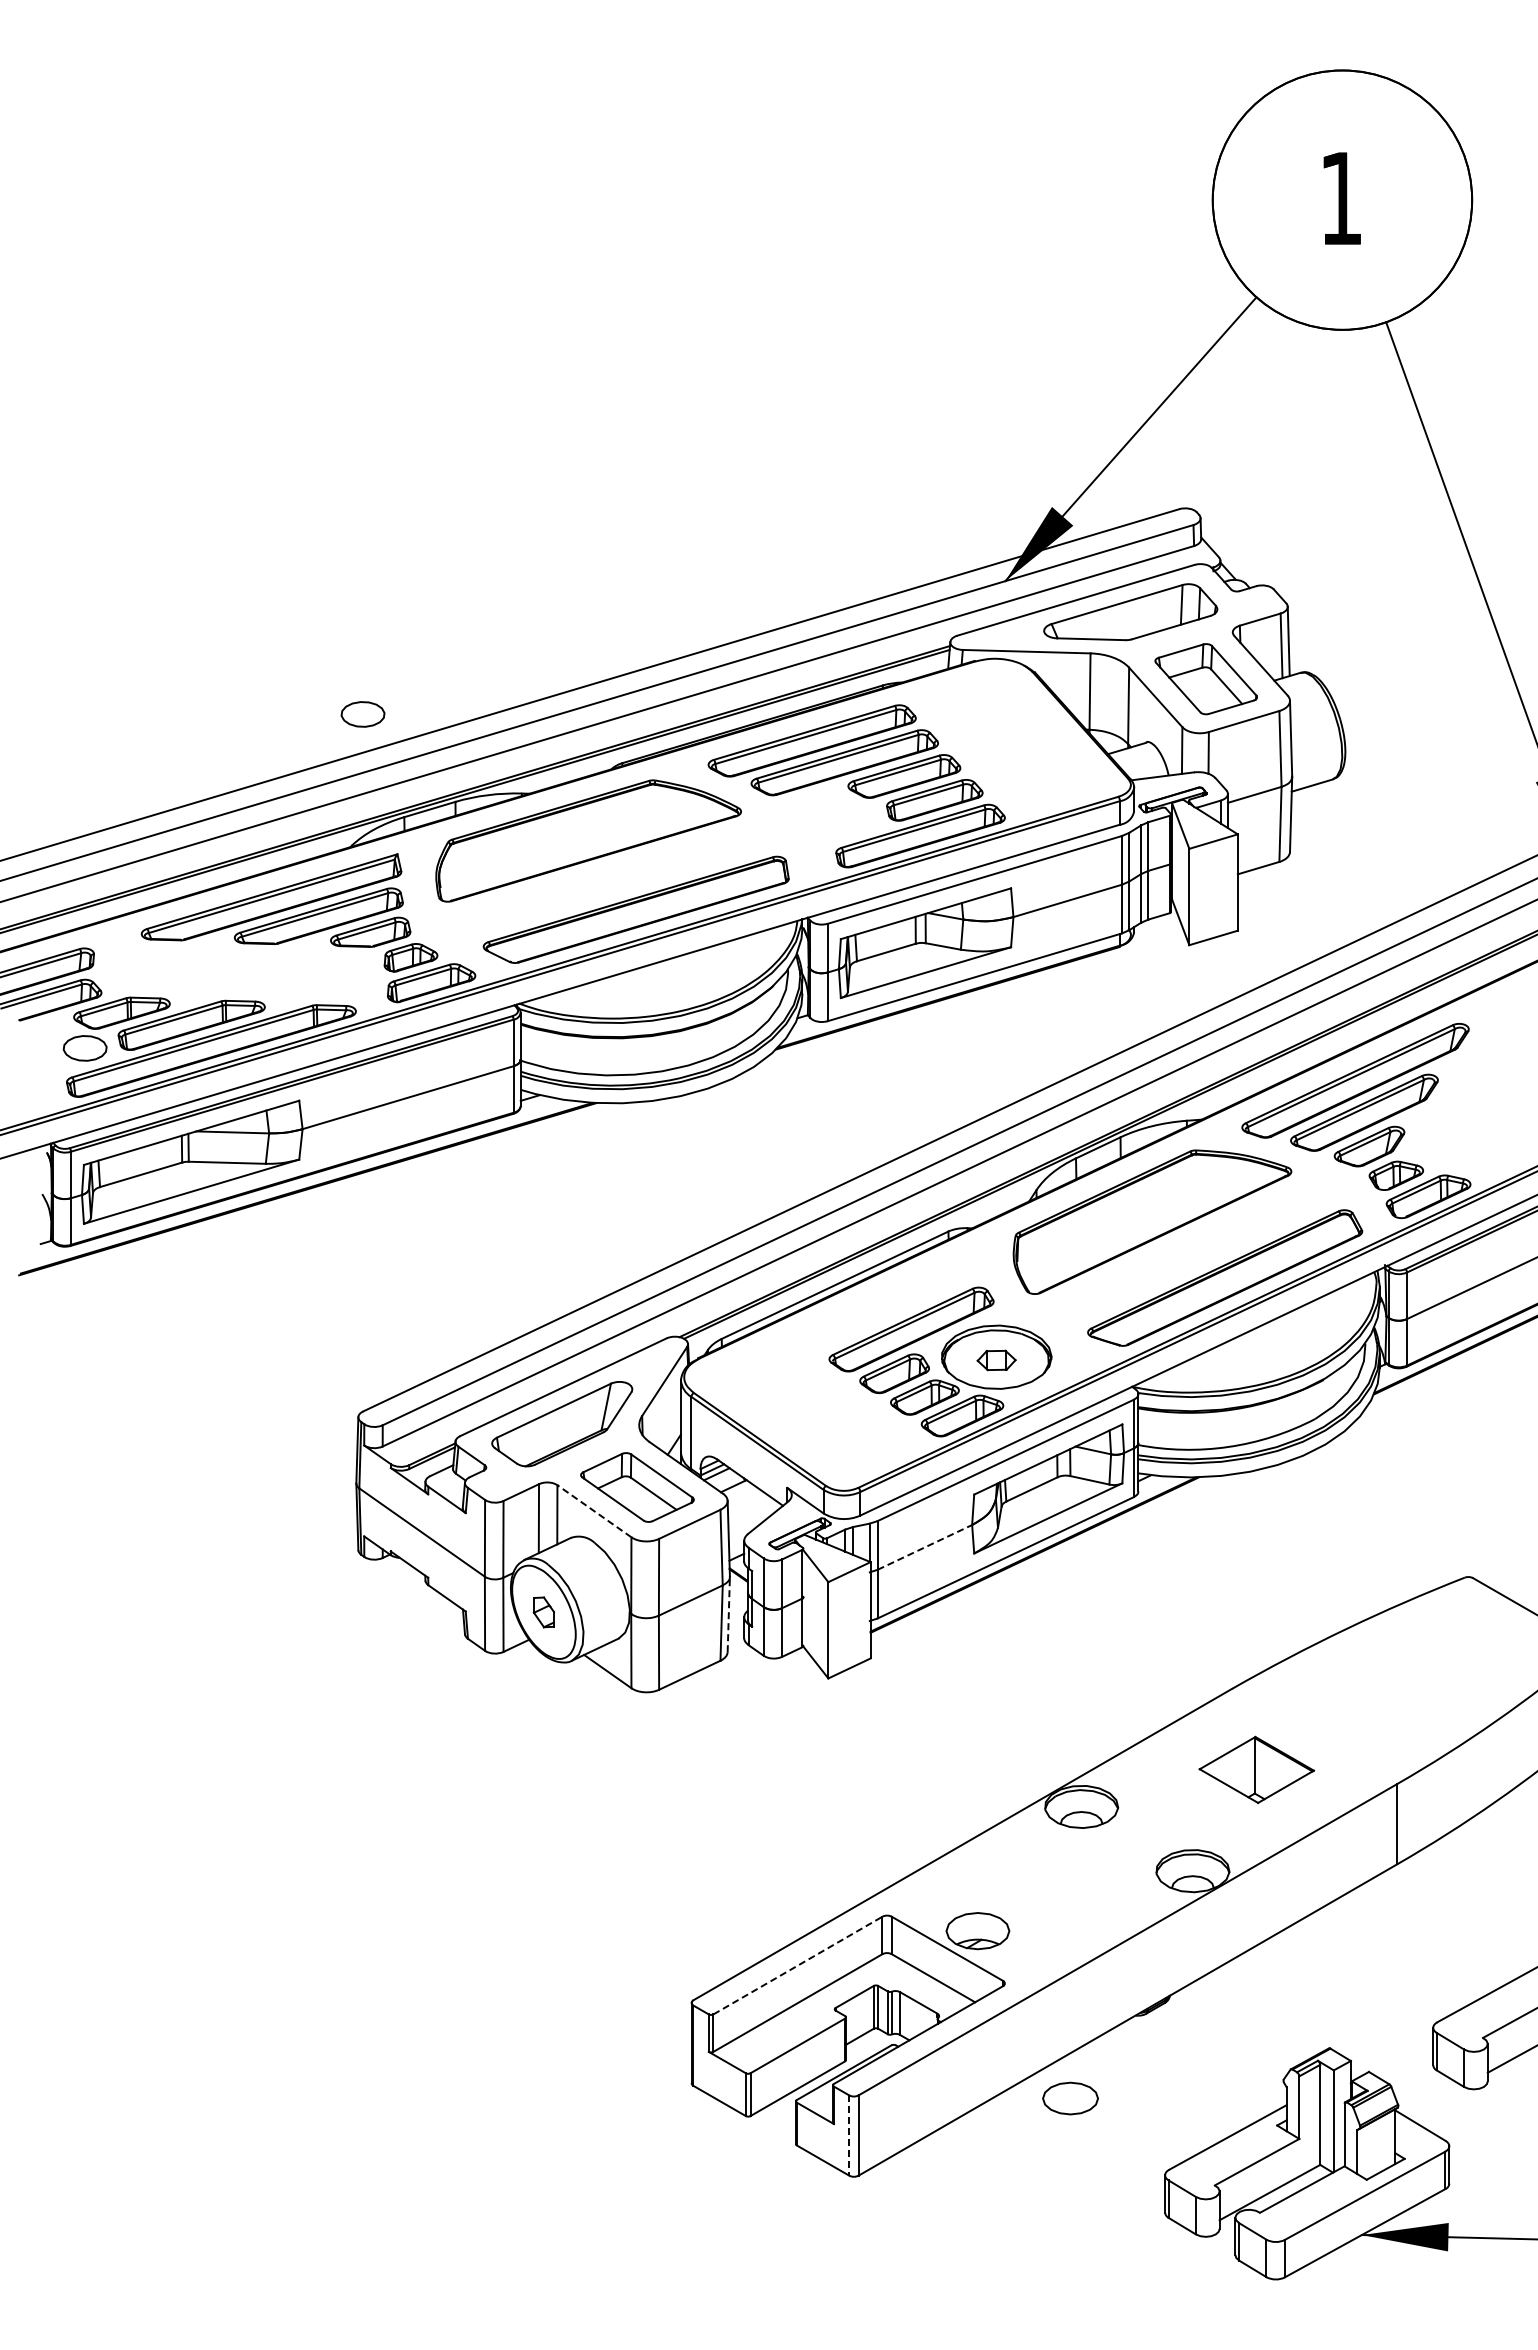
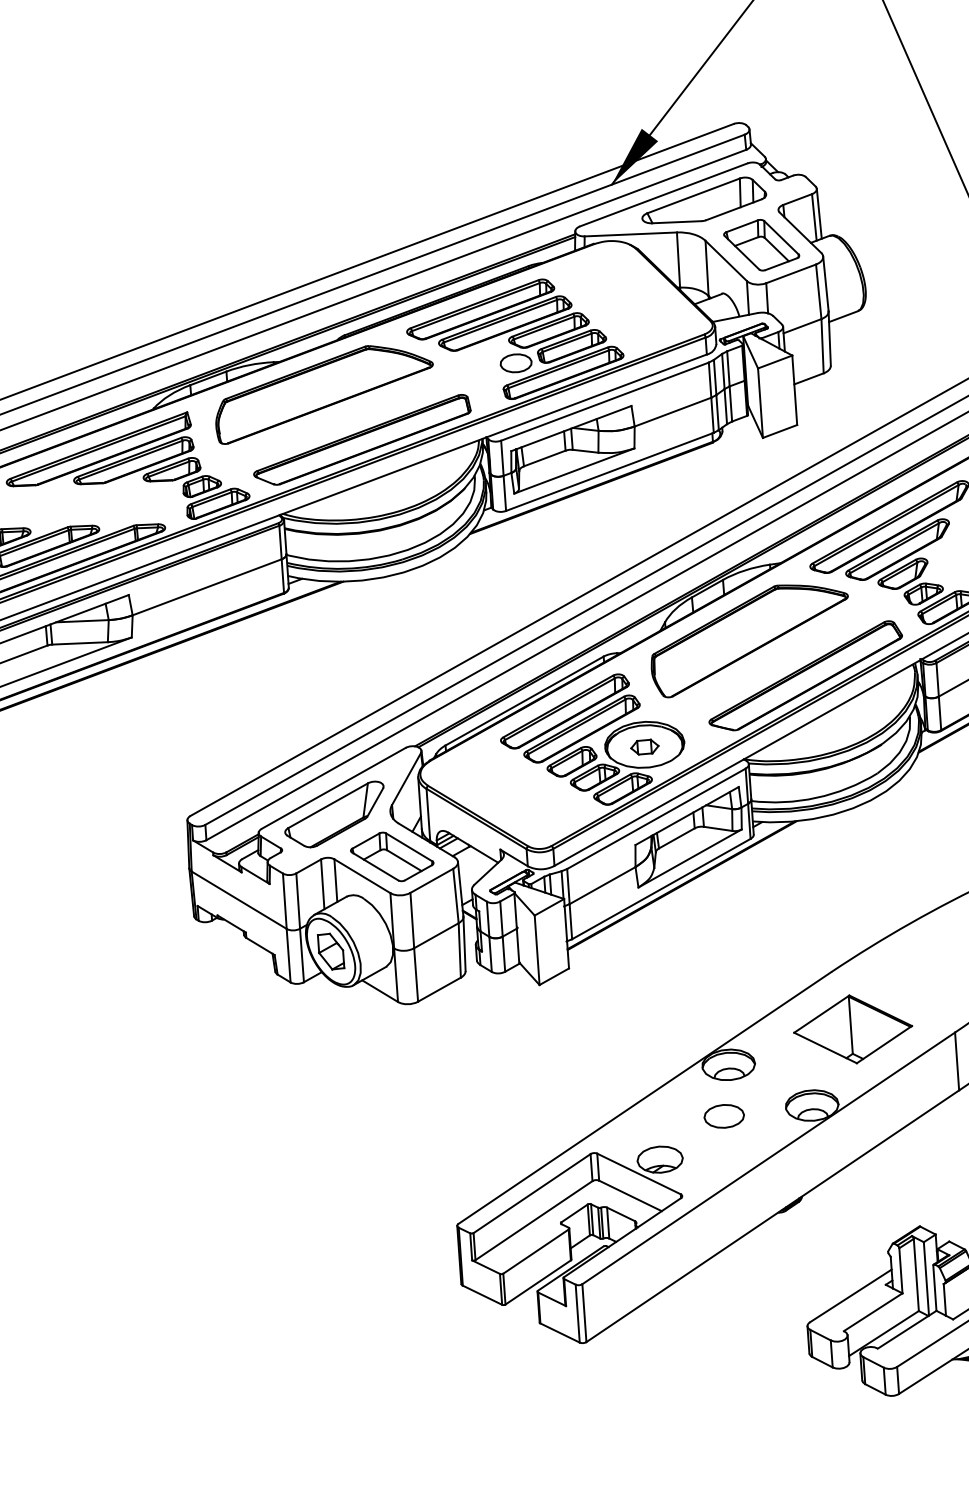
part: (362, 714) -> (515, 363), moved
part: (889, 1303) -> (564, 711), added
line: (594, 1511) -> (362, 876), dashed -> solid
line: (925, 1547) -> (603, 885), dashed -> solid
part: (543, 1612) -> (330, 951), size x1.67
line: (728, 1614) -> (464, 943), dashed -> solid
part: (1256, 1769) -> (852, 1029), size x1.43
line: (797, 1965) -> (531, 1193), dashed -> solid
part: (1070, 2098) -> (724, 1116), moved
line: (849, 2136) -> (577, 1314), dashed -> solid

